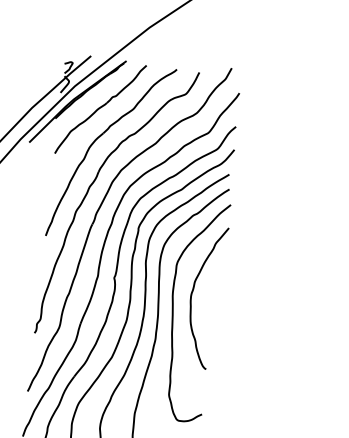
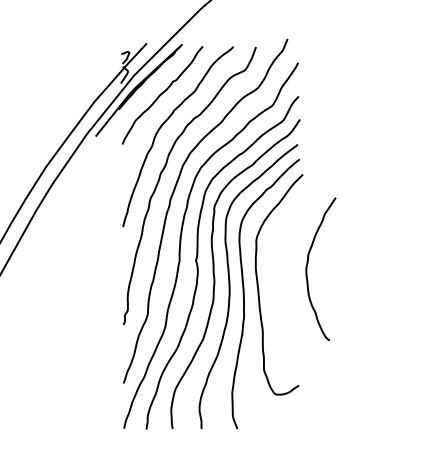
curve: (193, 291) -> (308, 264), moved

